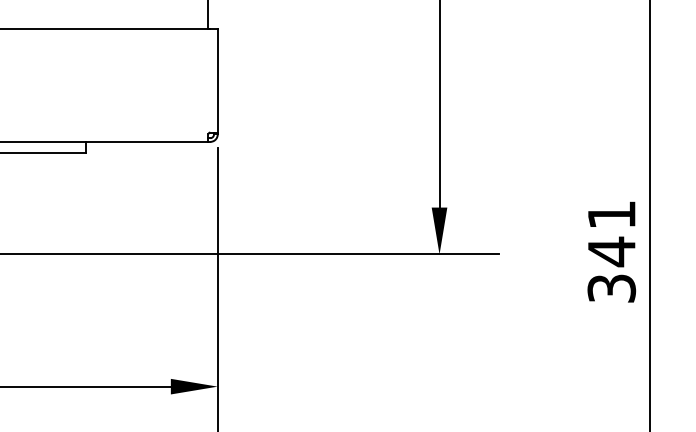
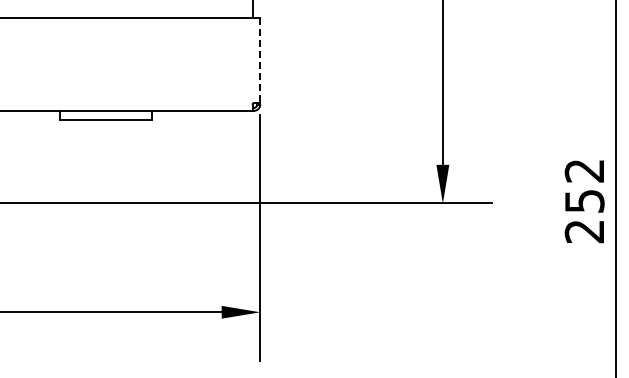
line: (218, 82) -> (260, 61), solid -> dashed
text: (611, 252) -> (584, 201), 341 -> 252

